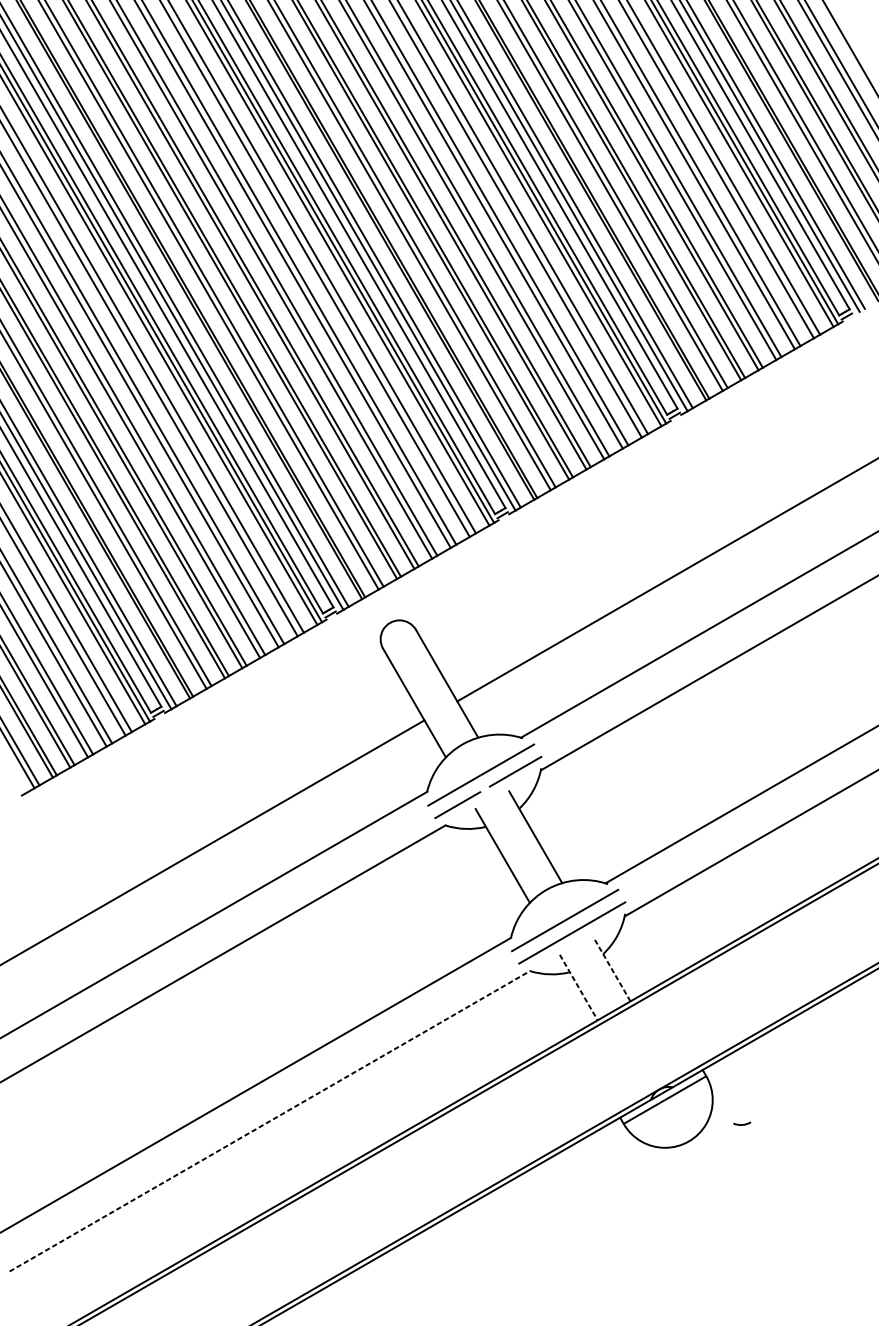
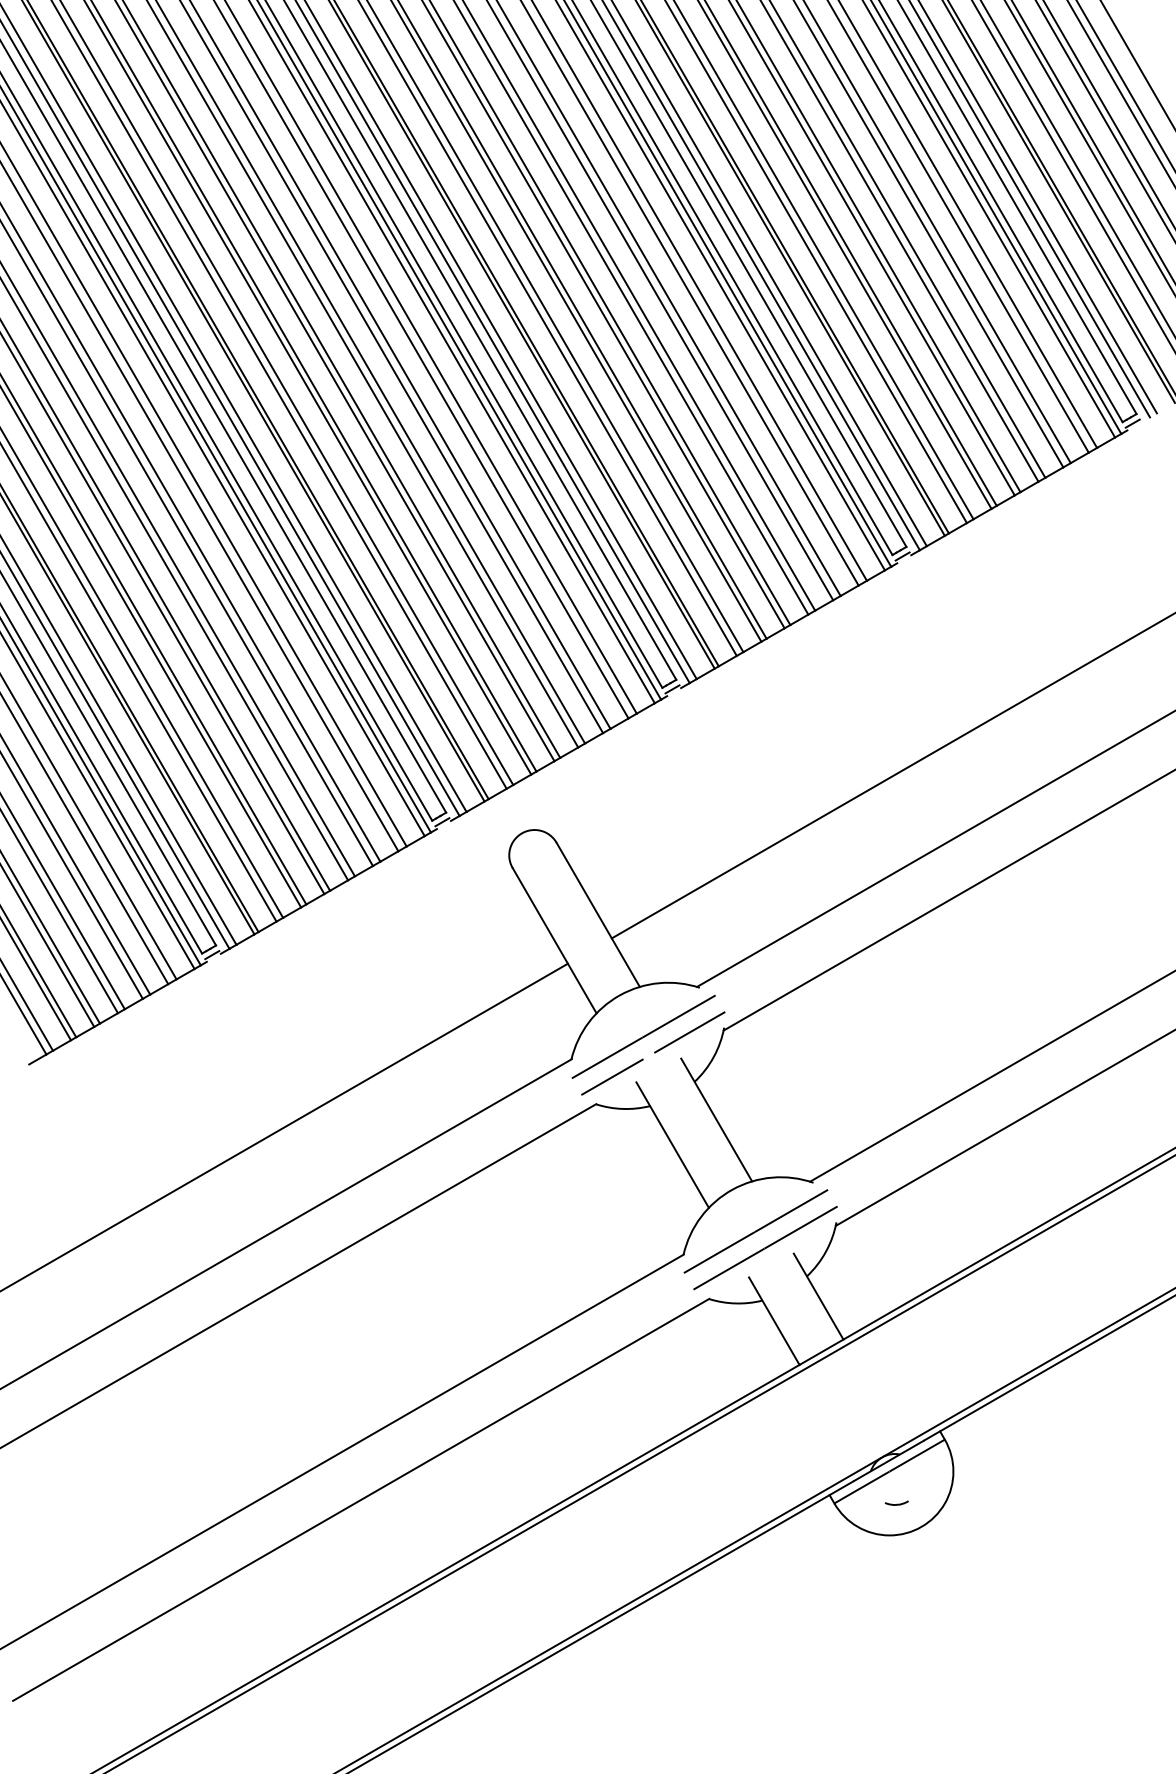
line: (611, 969) -> (818, 1296), dashed -> solid
line: (578, 987) -> (774, 1321), dashed -> solid
line: (270, 1120) -> (361, 1499), dashed -> solid
arc: (742, 1123) -> (897, 1503), moved

